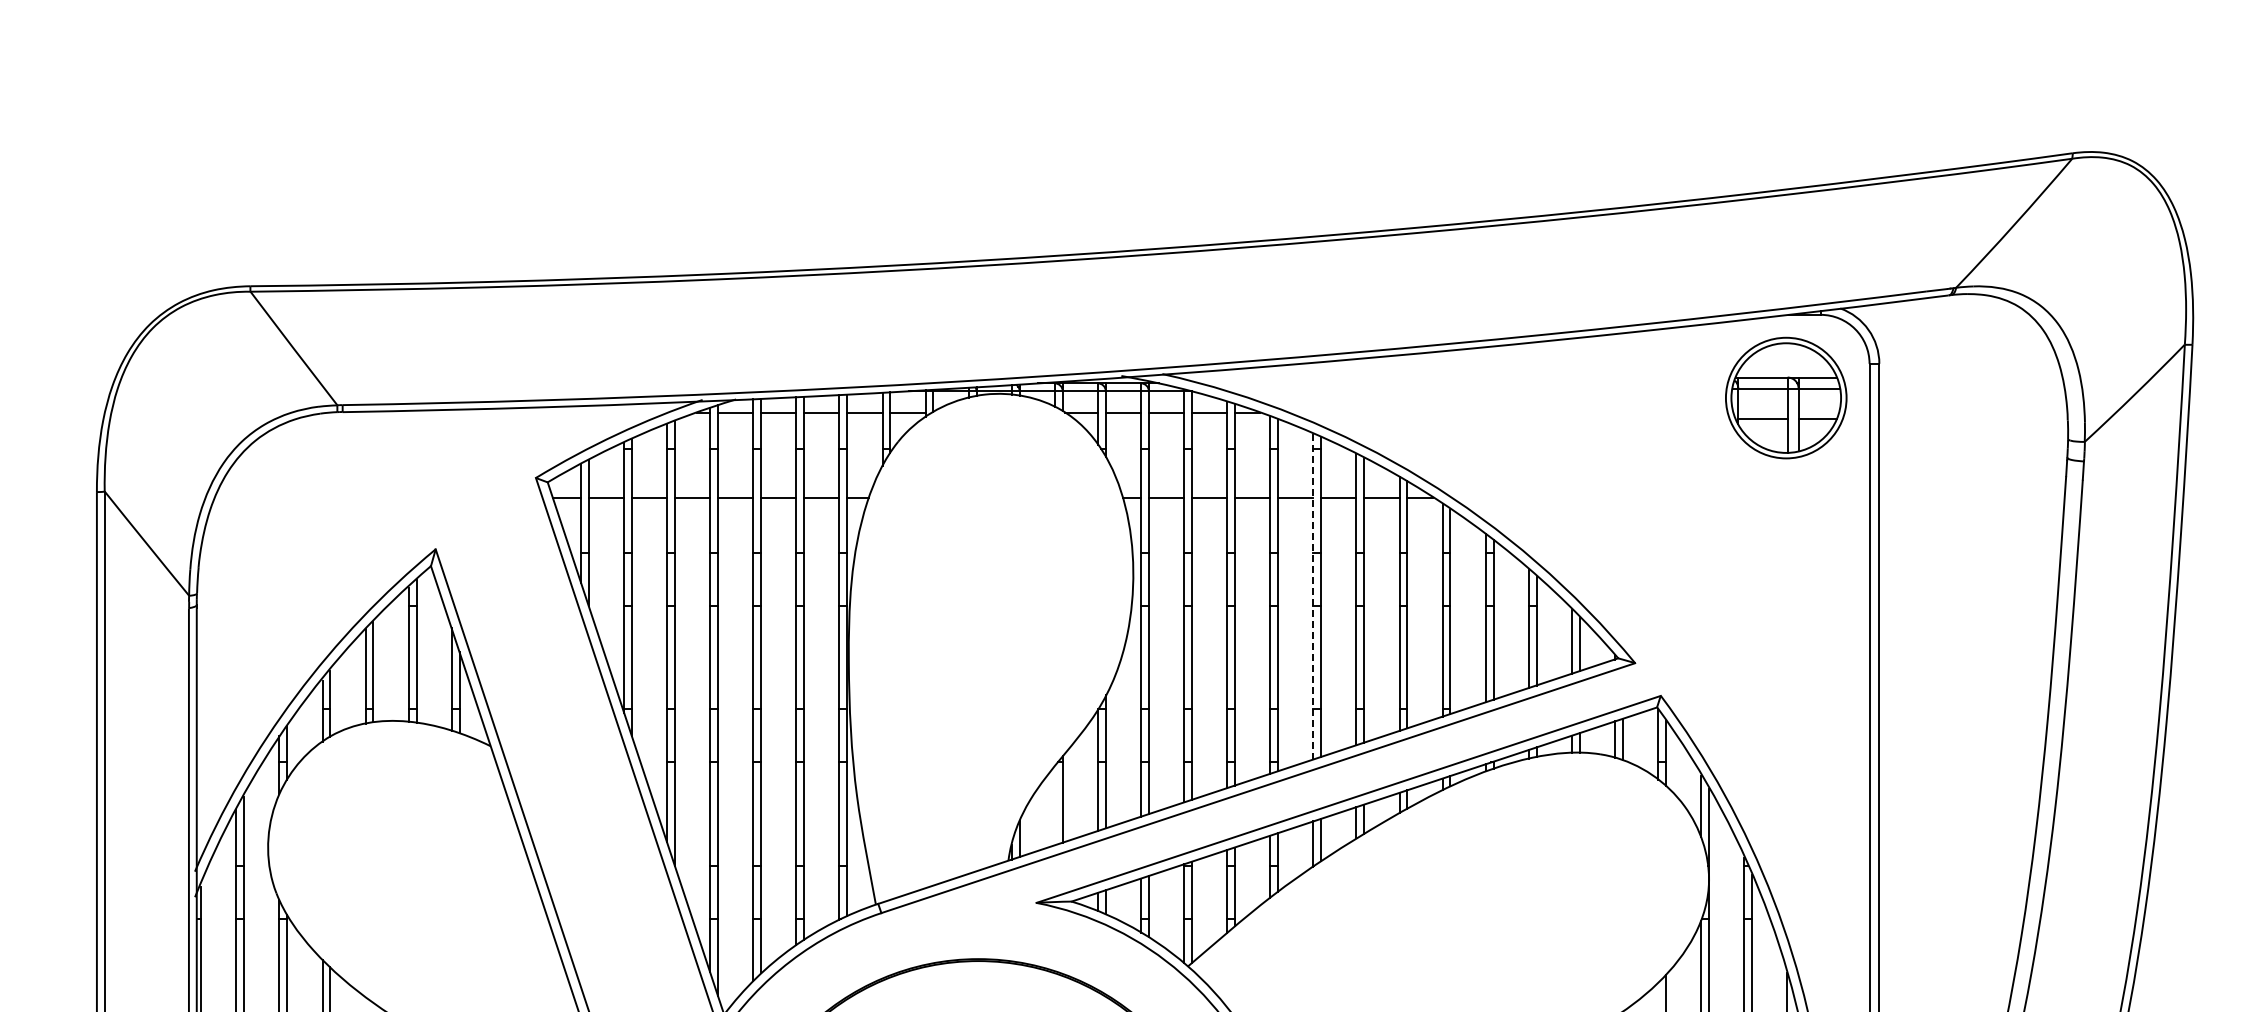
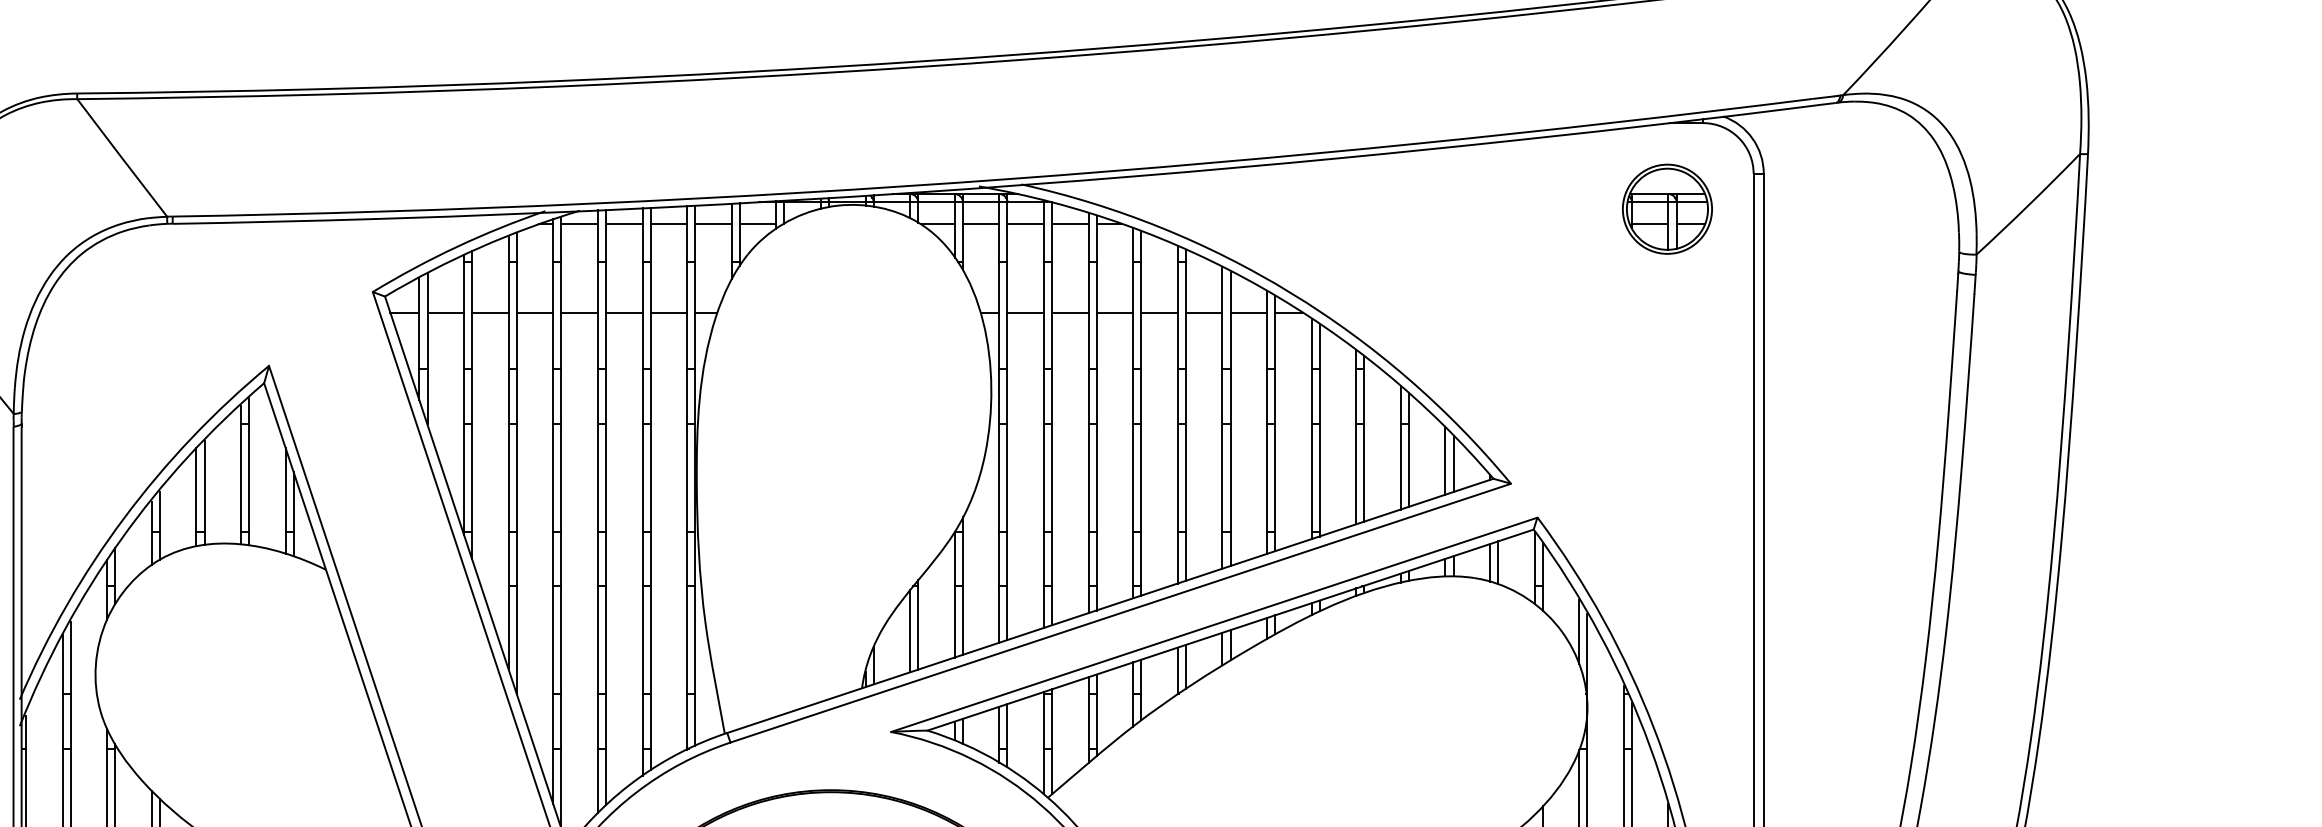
part: (1786, 397) -> (1667, 208), size x0.71
line: (1313, 596) -> (1177, 414), dashed -> solid
line: (1054, 805) -> (909, 631), added

